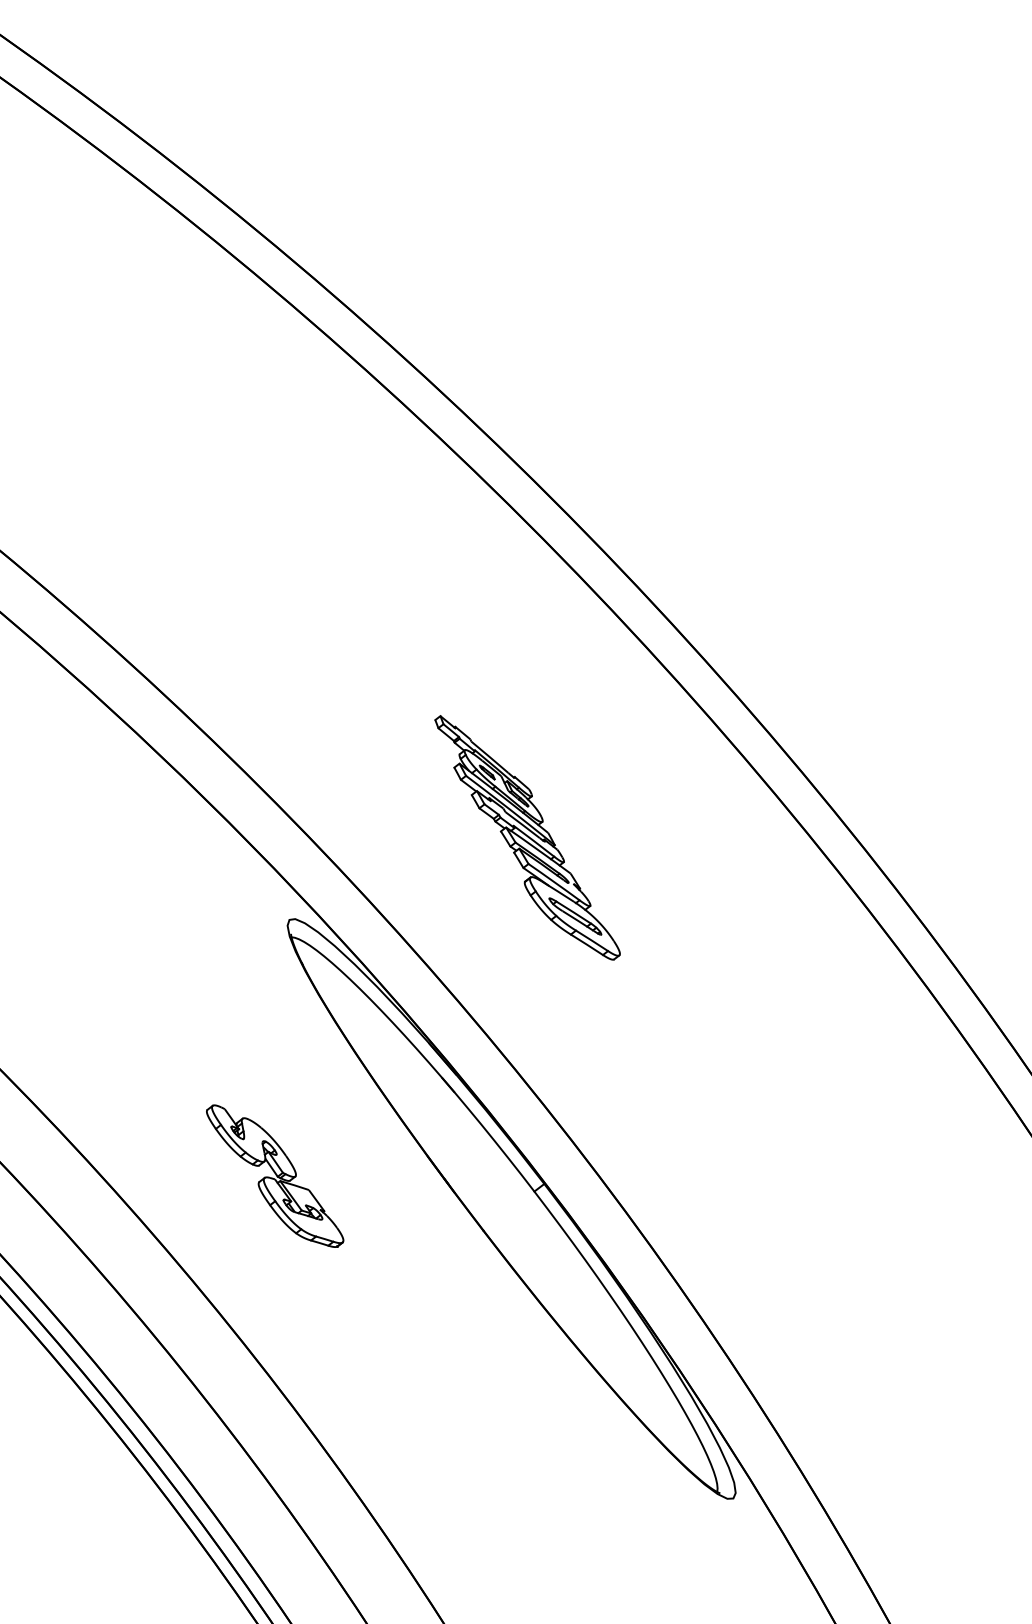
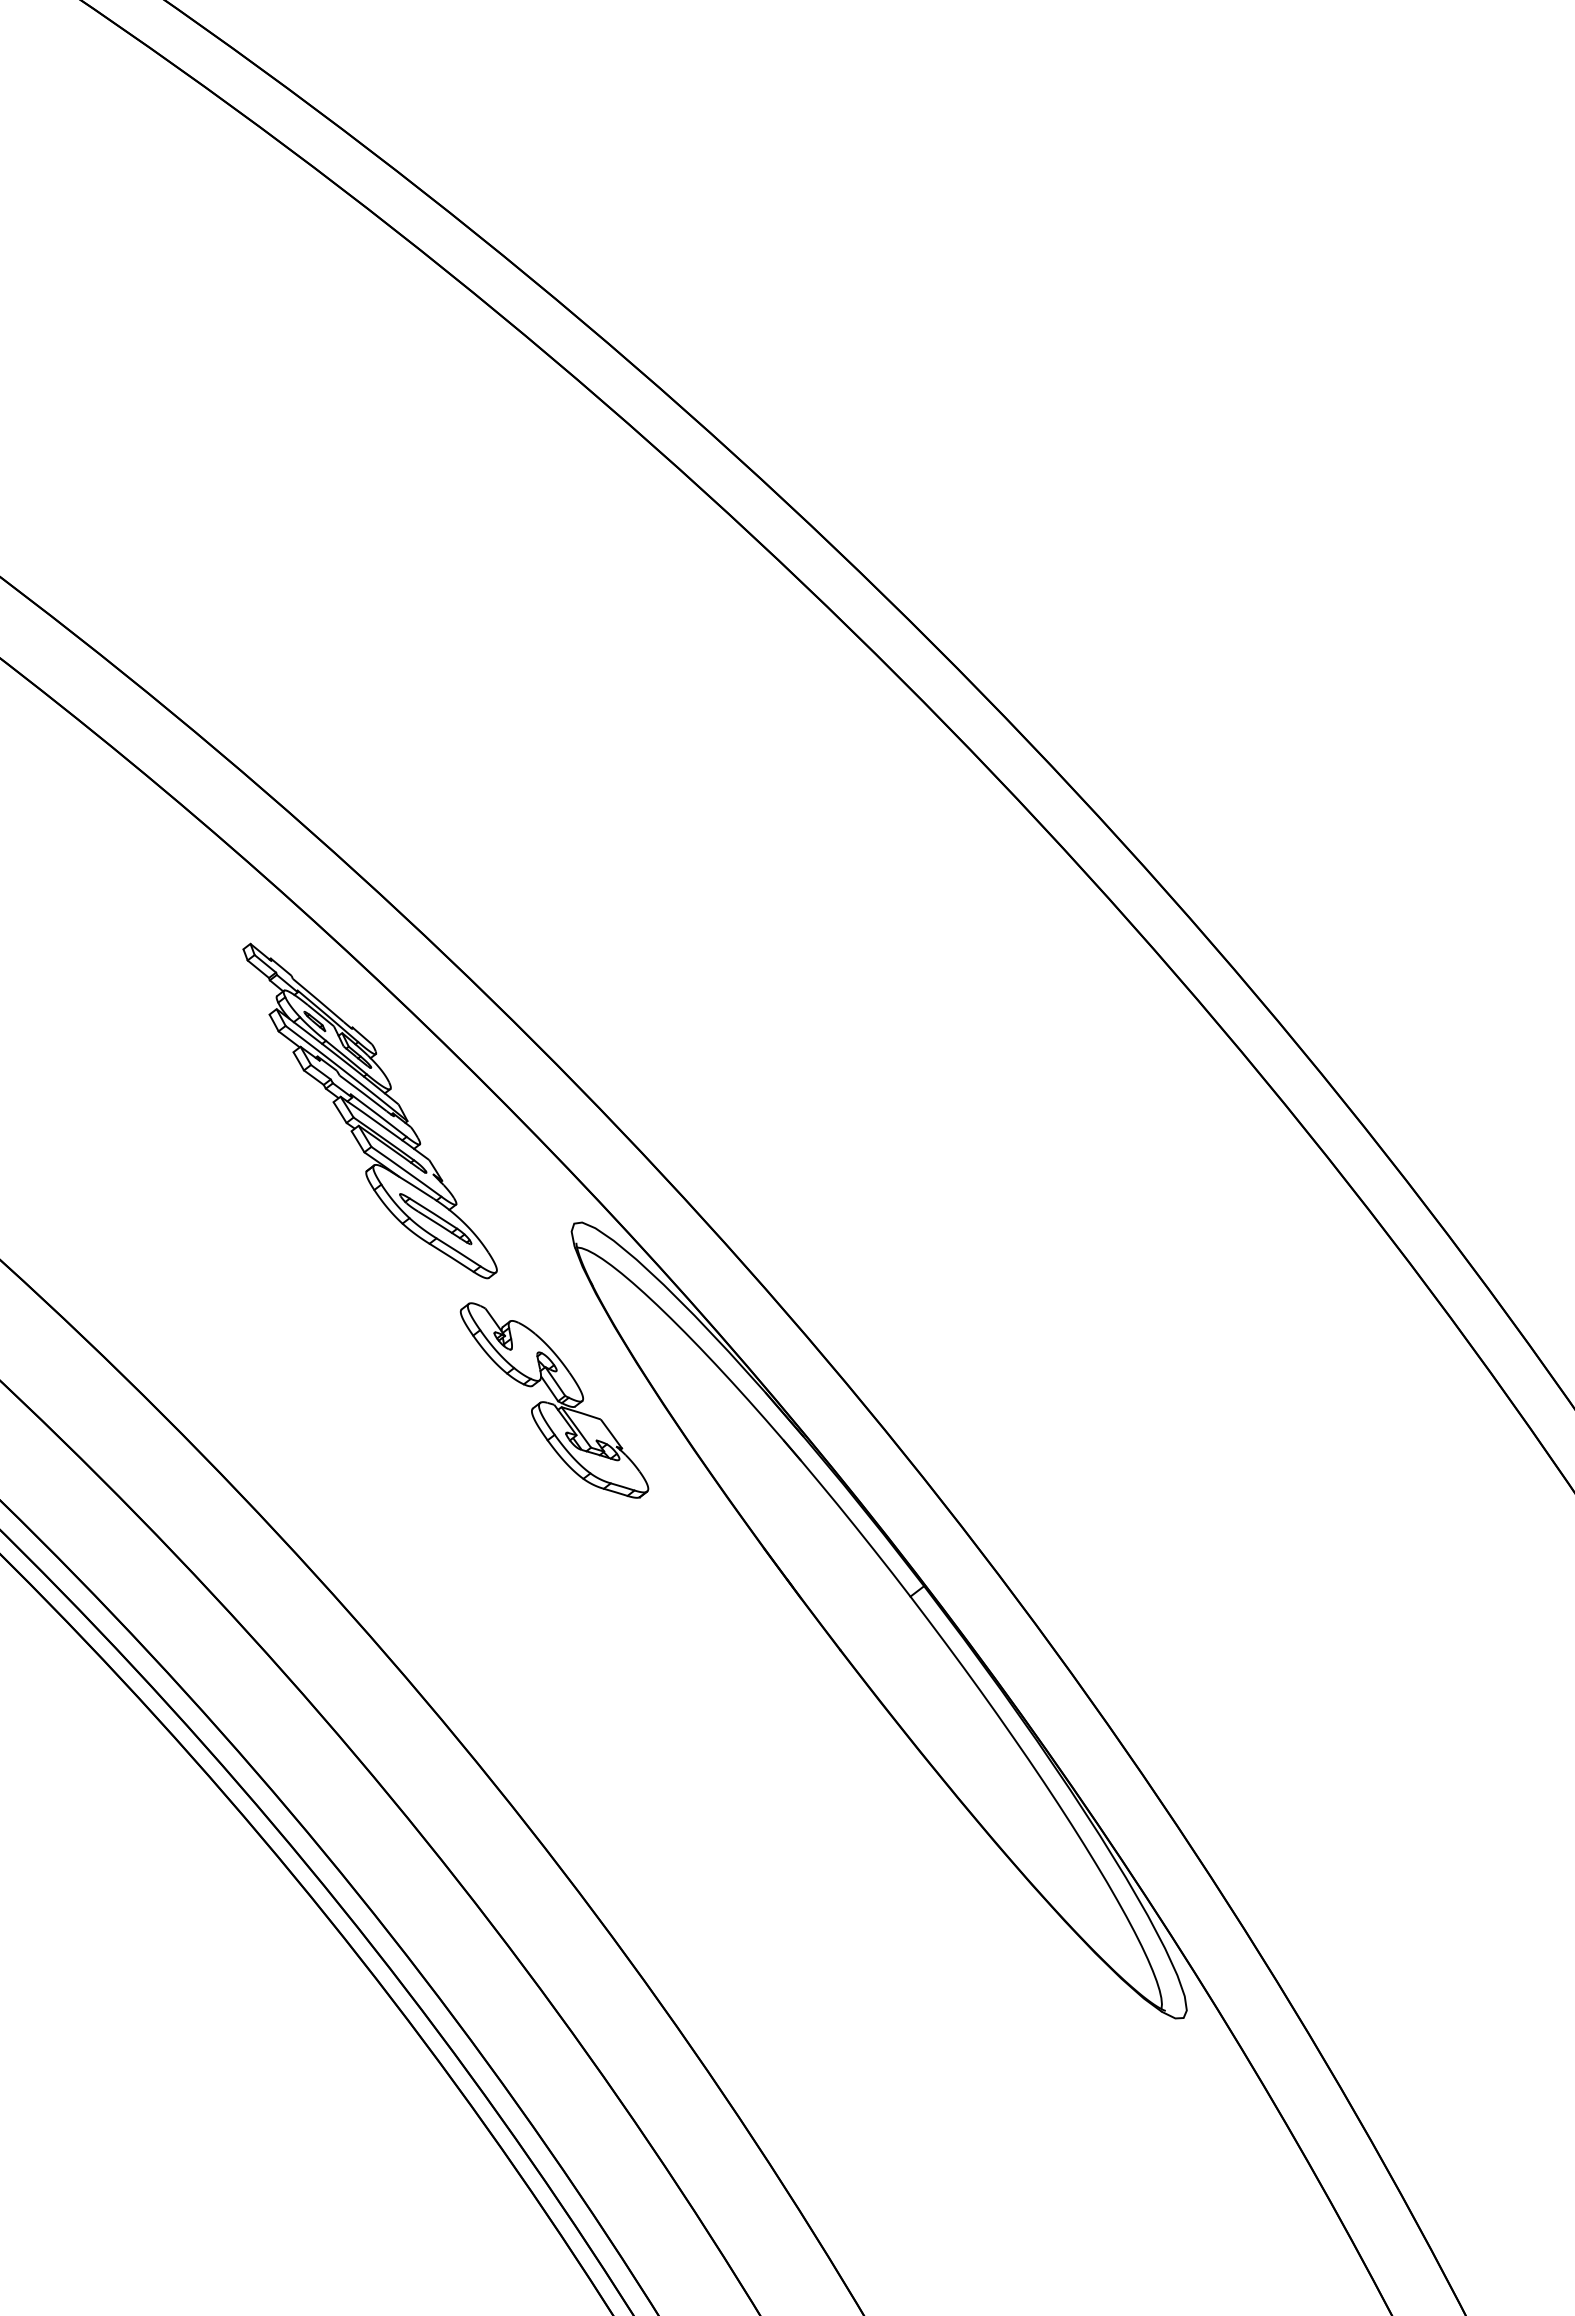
part: (527, 837) -> (369, 1110), moved
part: (275, 1176) -> (554, 1400), moved

